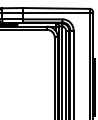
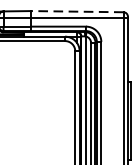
line: (56, 8) -> (77, 11), solid -> dashed

